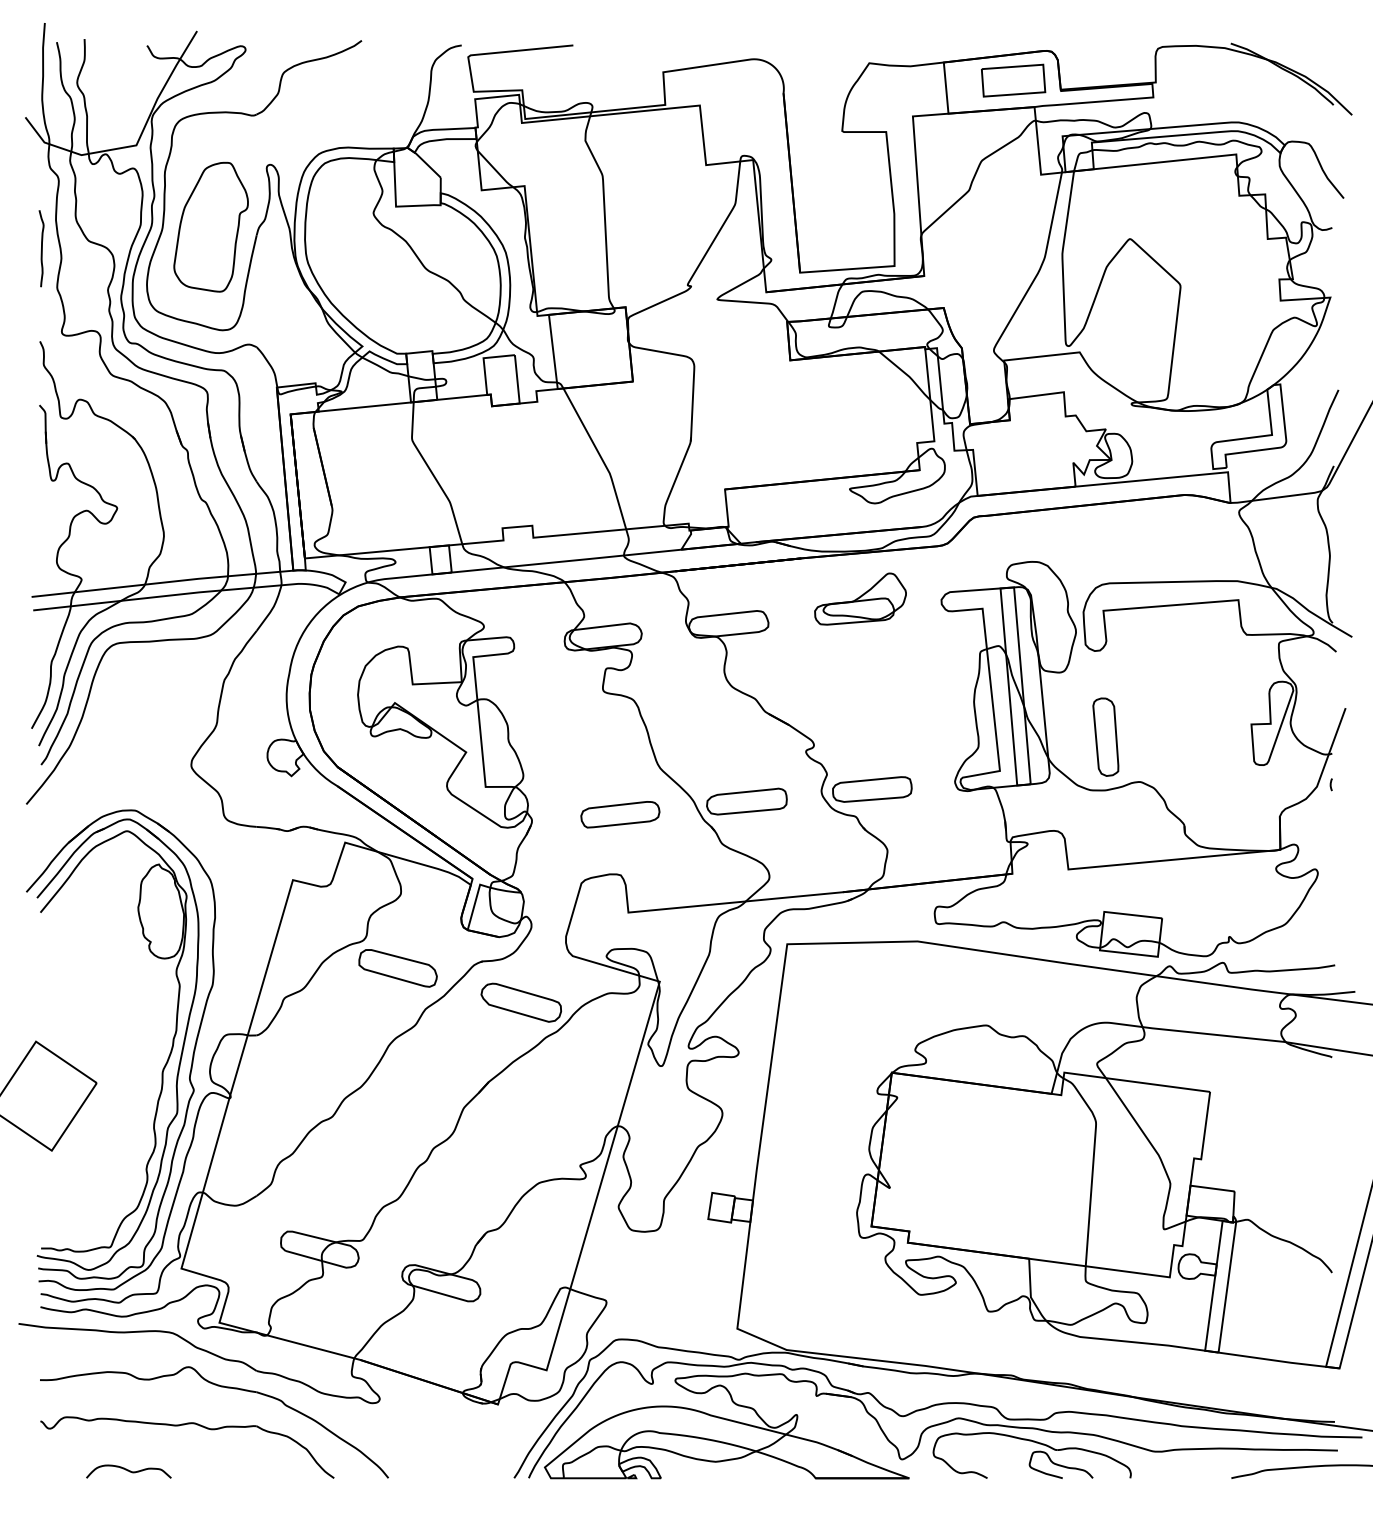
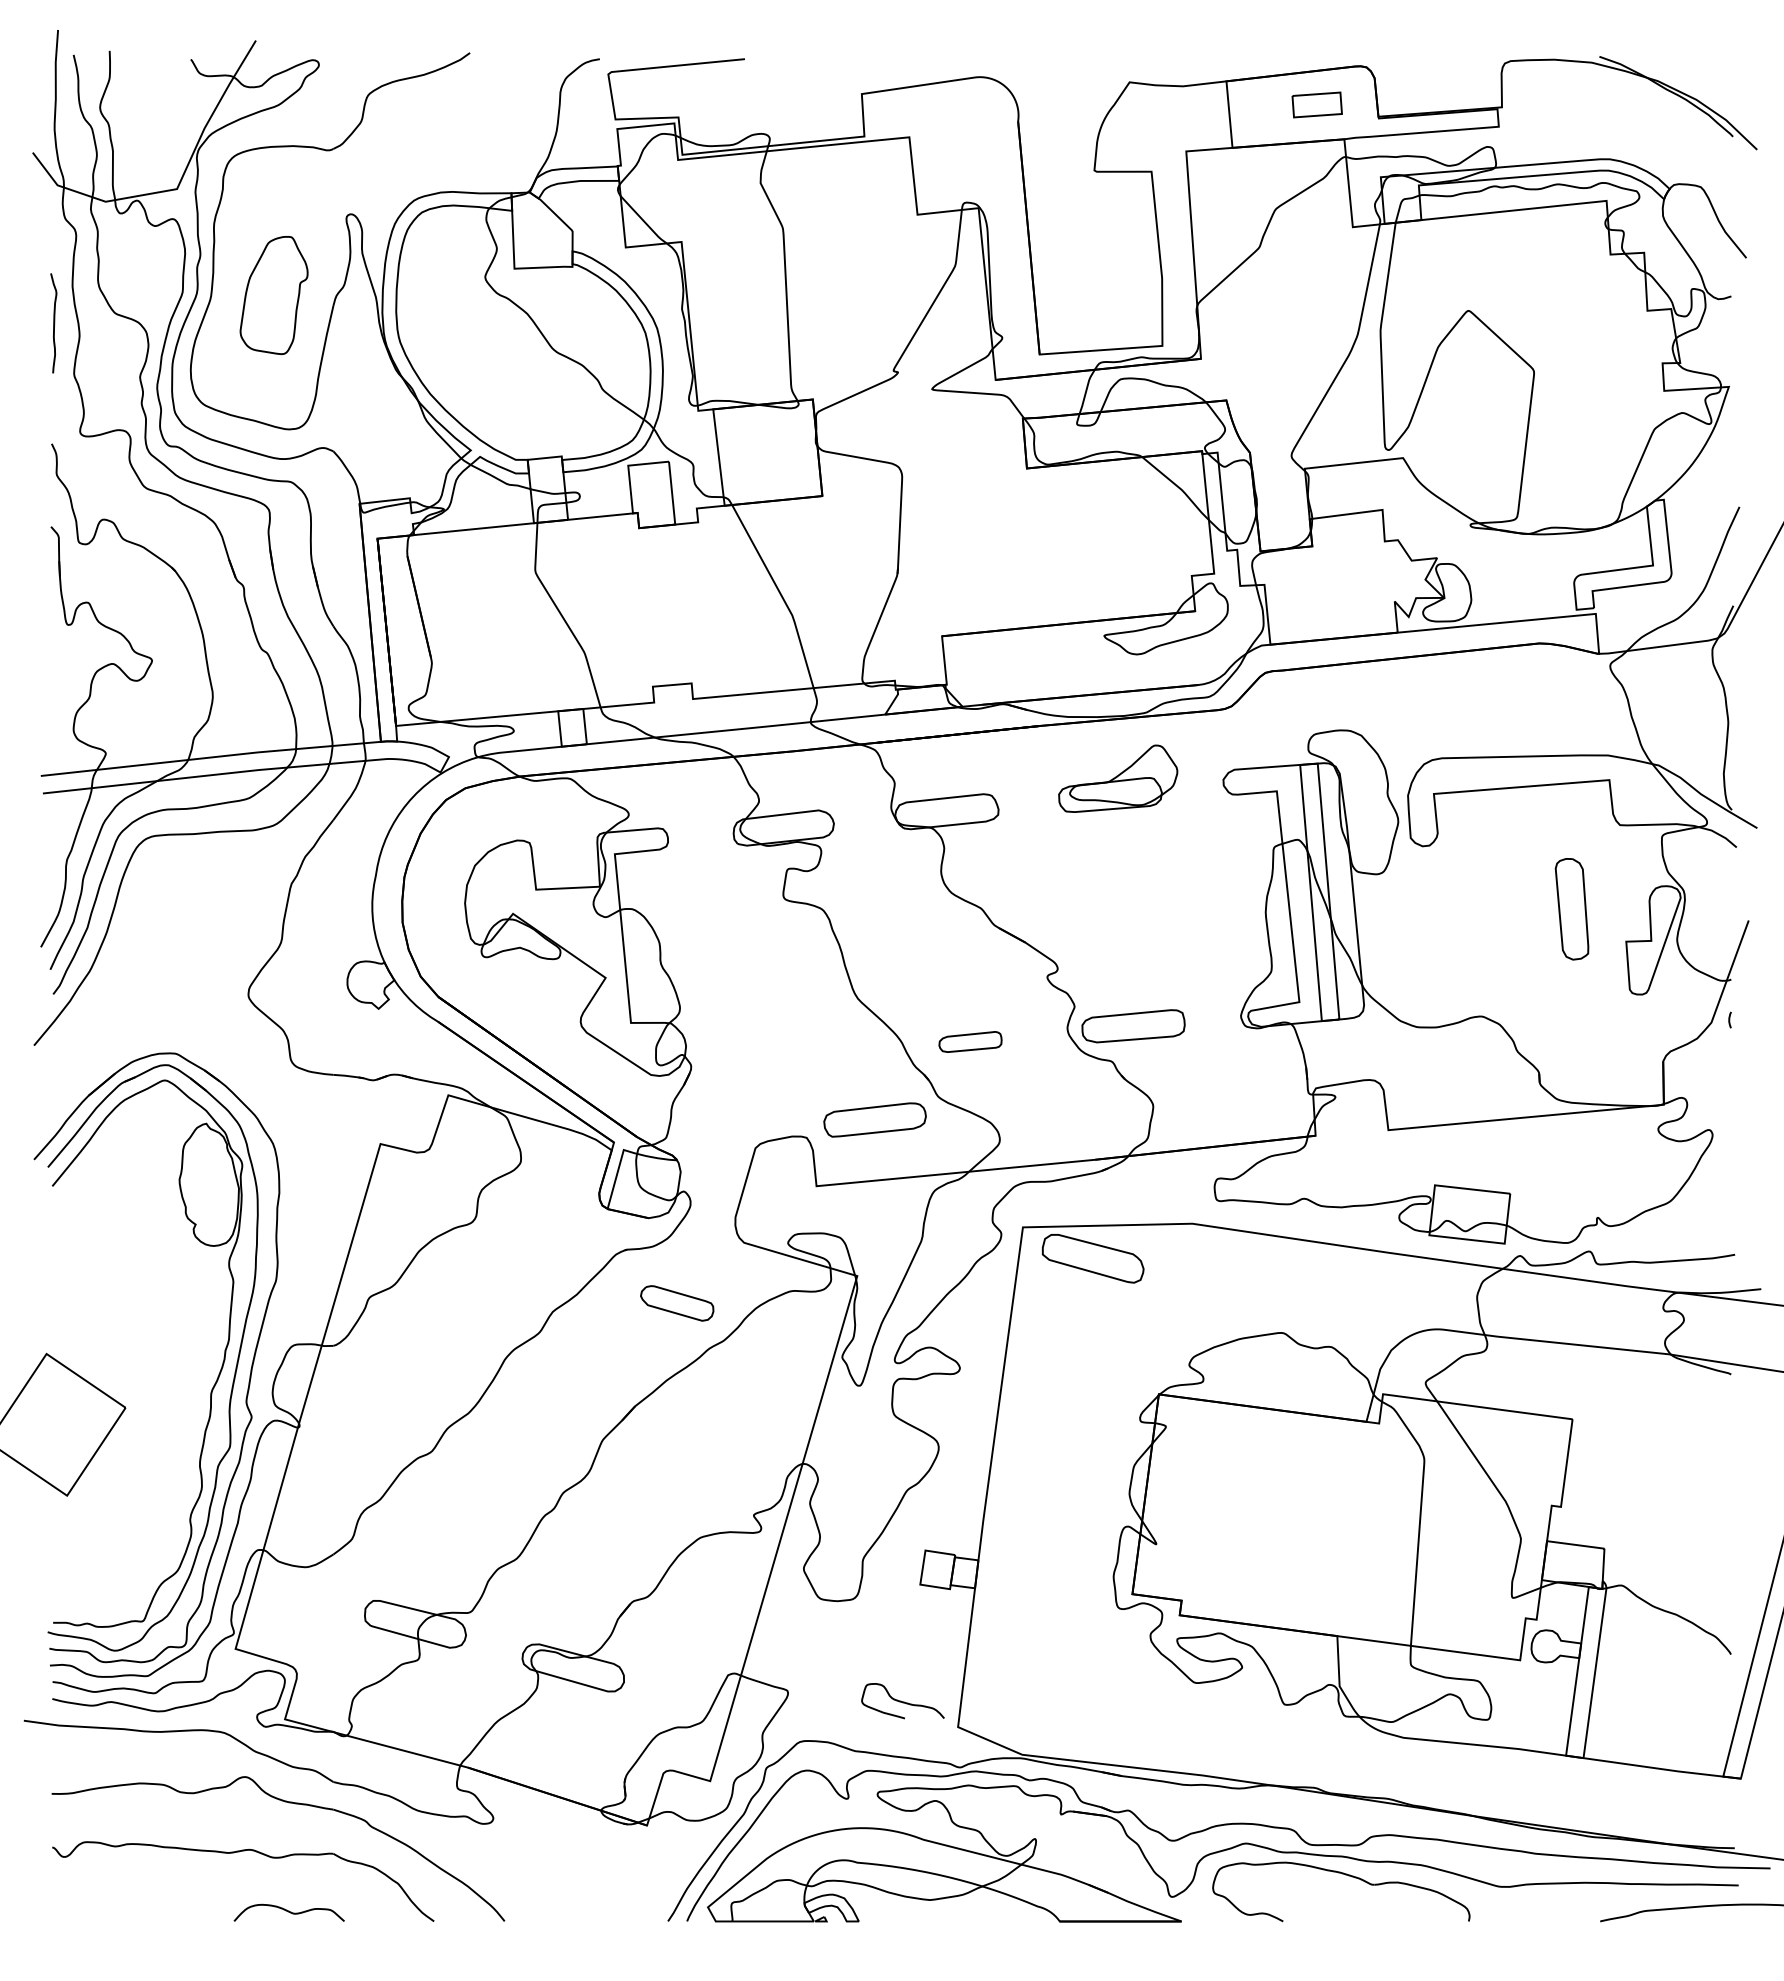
part: (1013, 80) -> (1317, 104), size x0.6
part: (210, 227) -> (273, 295), size x0.7
part: (1105, 737) -> (1571, 909), moved
part: (746, 801) -> (970, 1041), size x0.6
part: (619, 814) -> (874, 1119), moved
part: (397, 968) -> (1092, 1258), moved
part: (520, 1002) -> (676, 1303), size x0.7
curve: (1060, 1465) -> (902, 1701), moved
curve: (128, 1471) -> (288, 1912), moved

